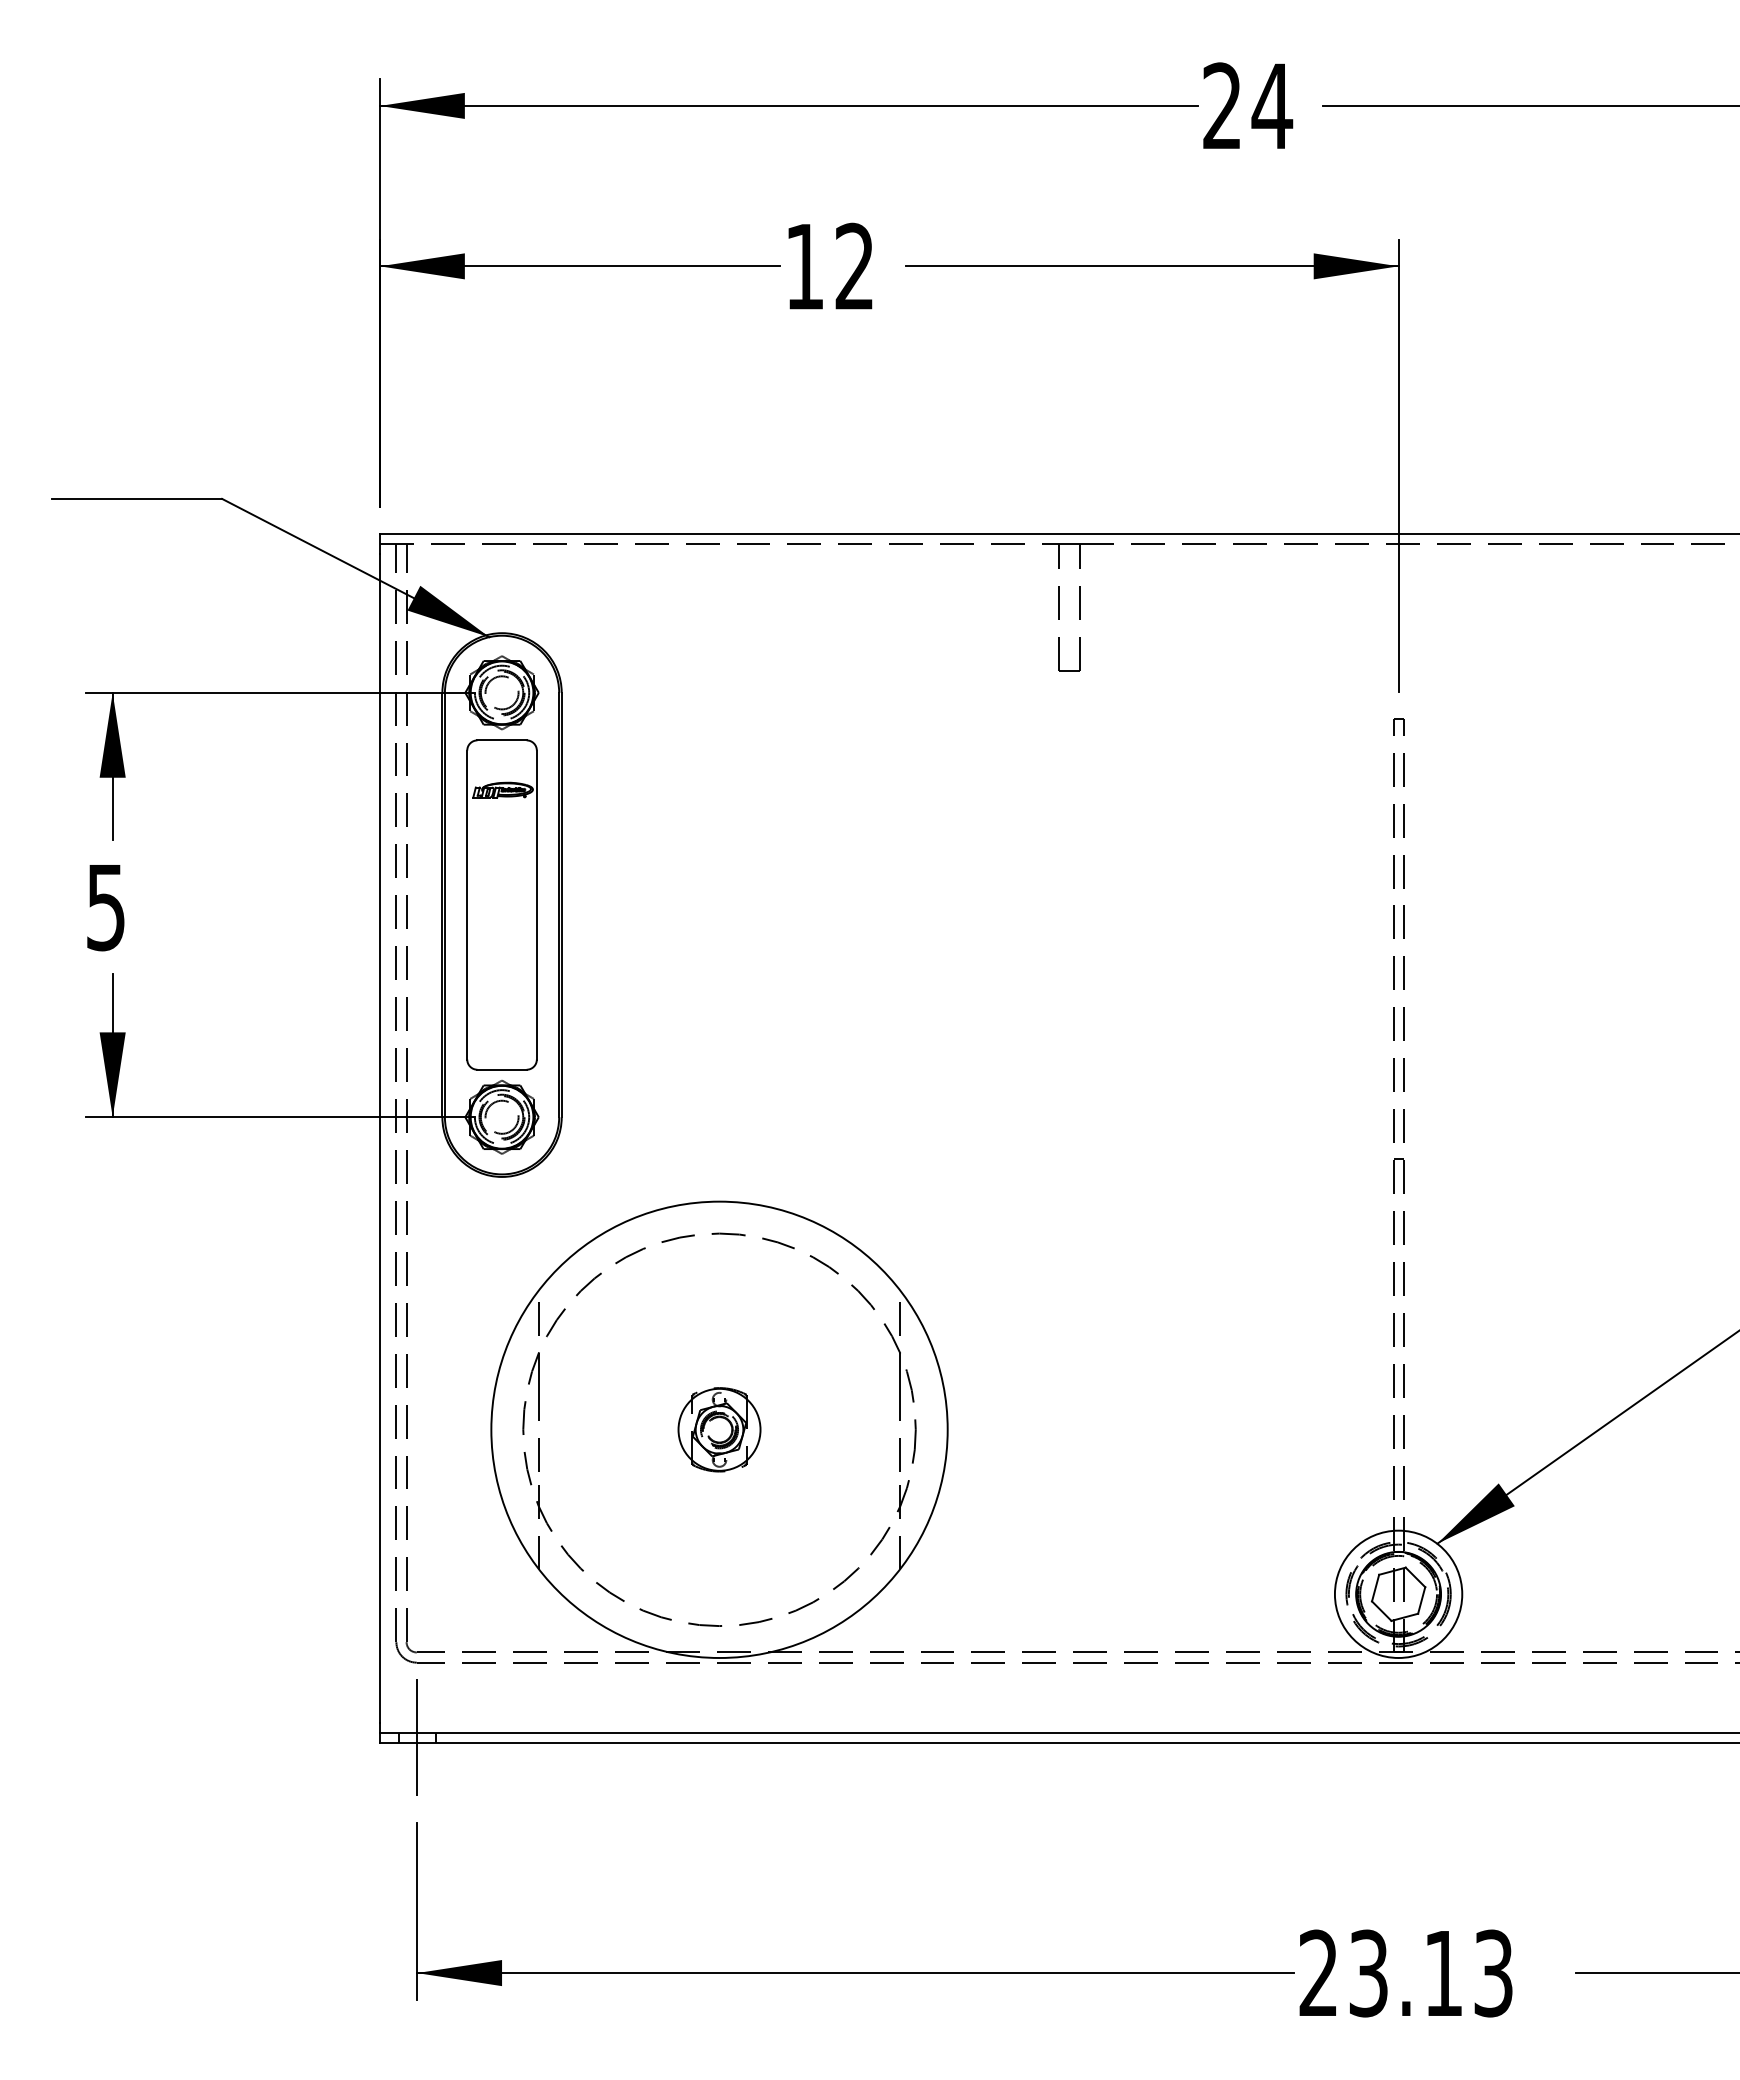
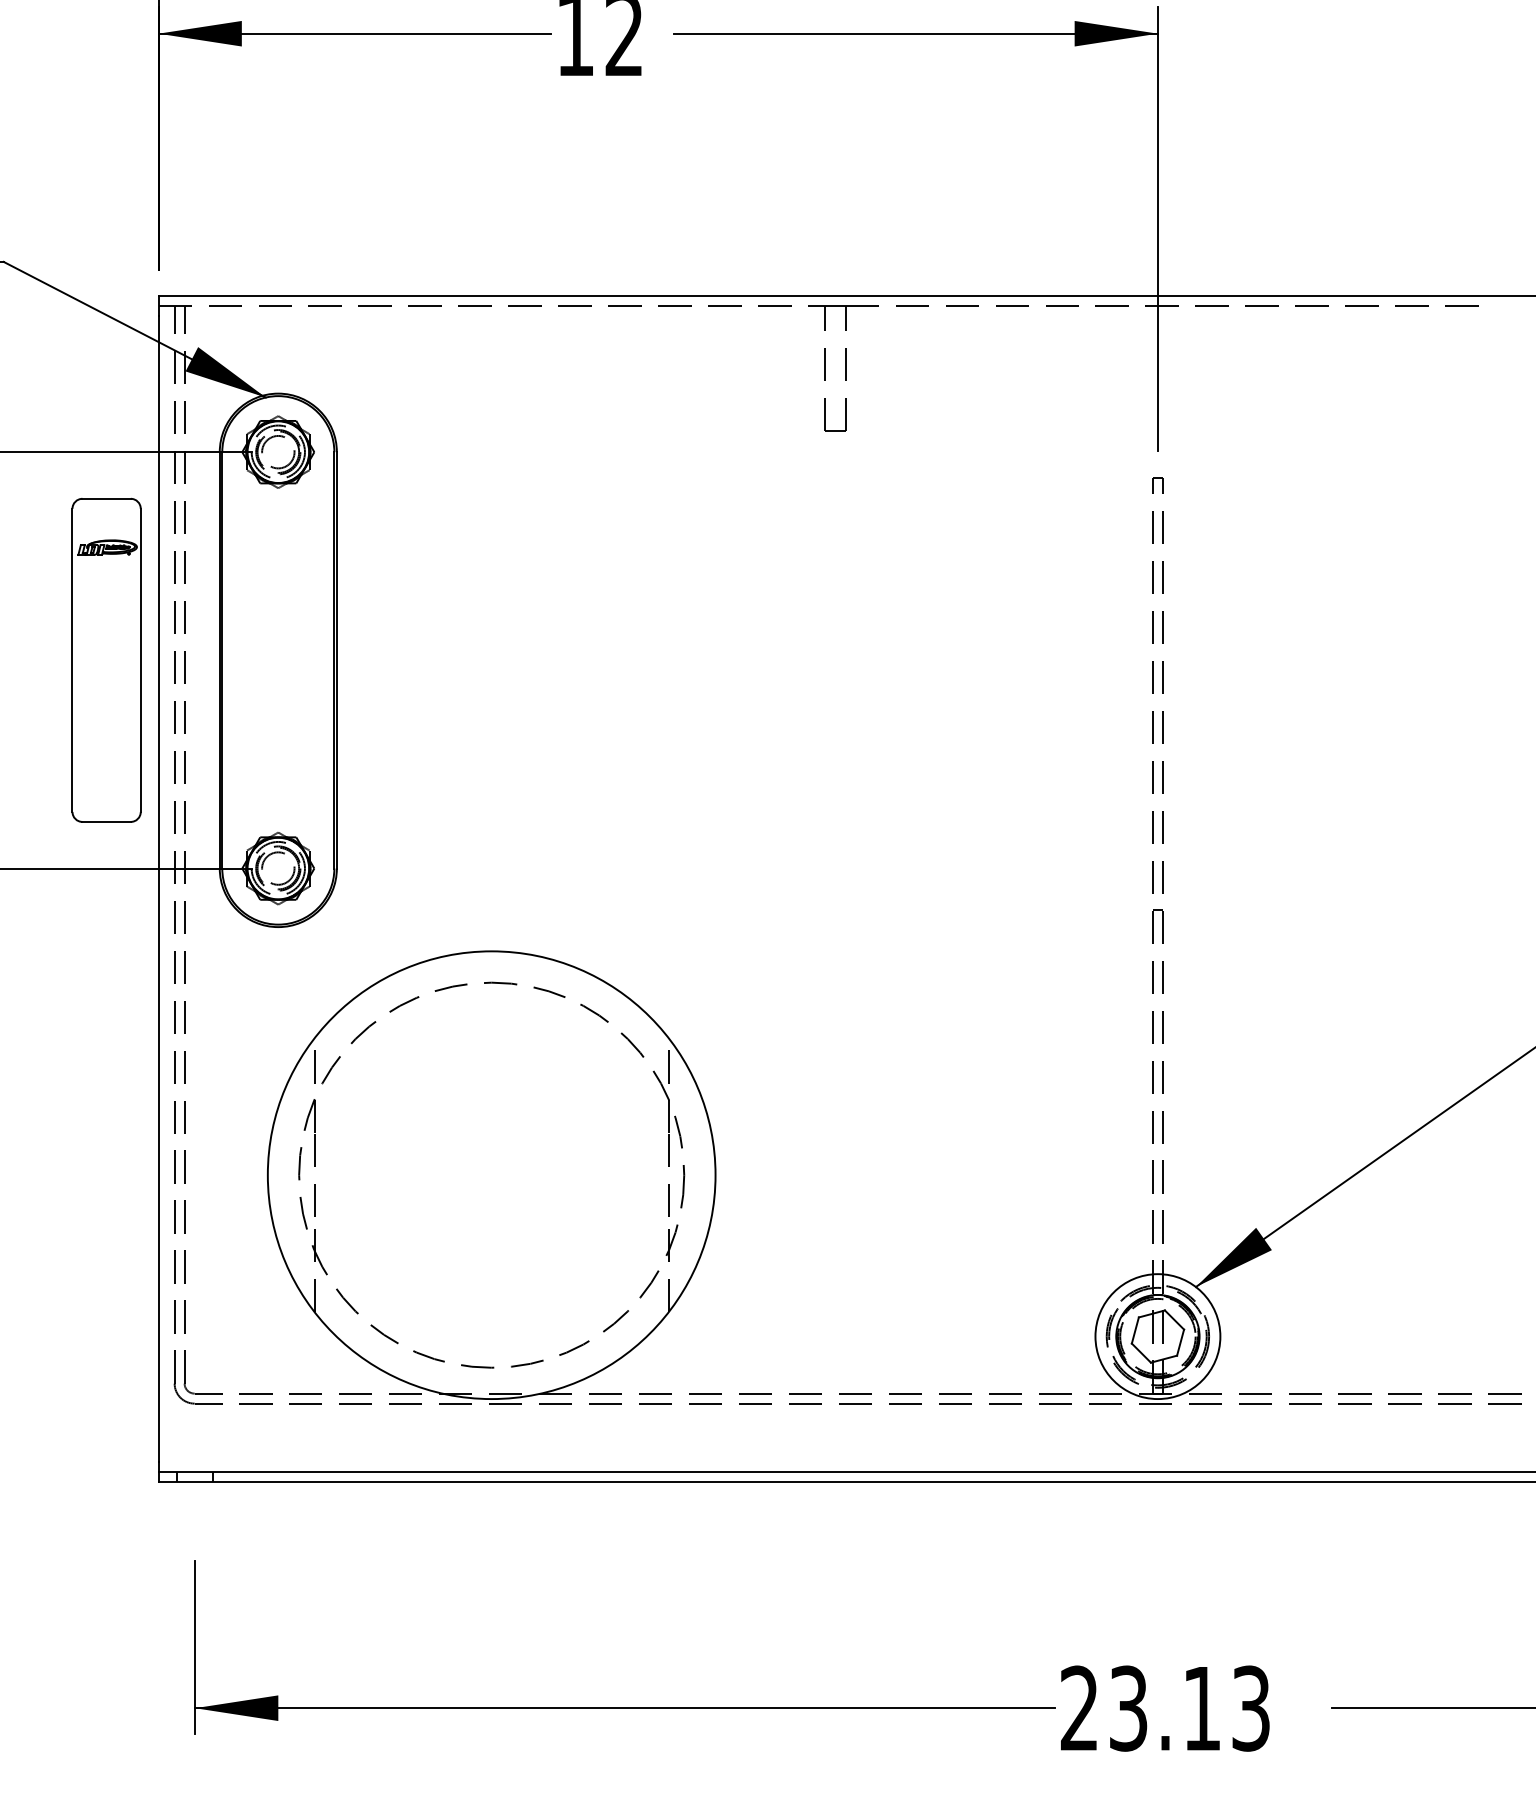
part: (501, 904) -> (106, 659), moved
part: (719, 1429) -> (491, 1174), removed
line: (417, 1737) -> (195, 1477), removed

